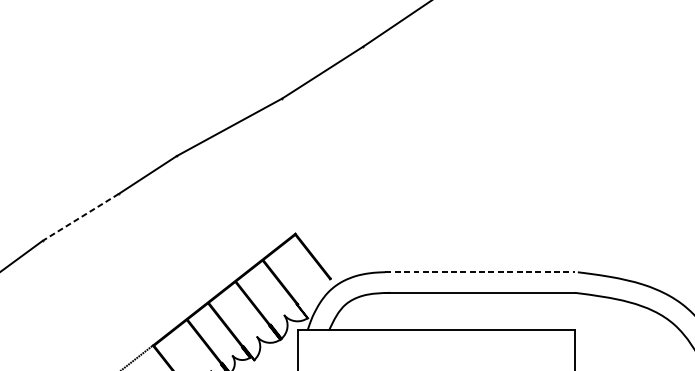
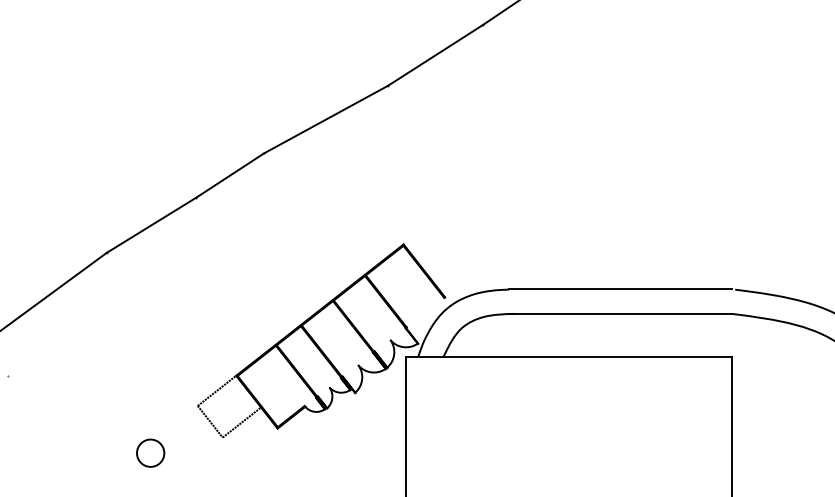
line: (79, 217) -> (150, 225), dashed -> solid
line: (481, 272) -> (621, 289), dashed -> solid

